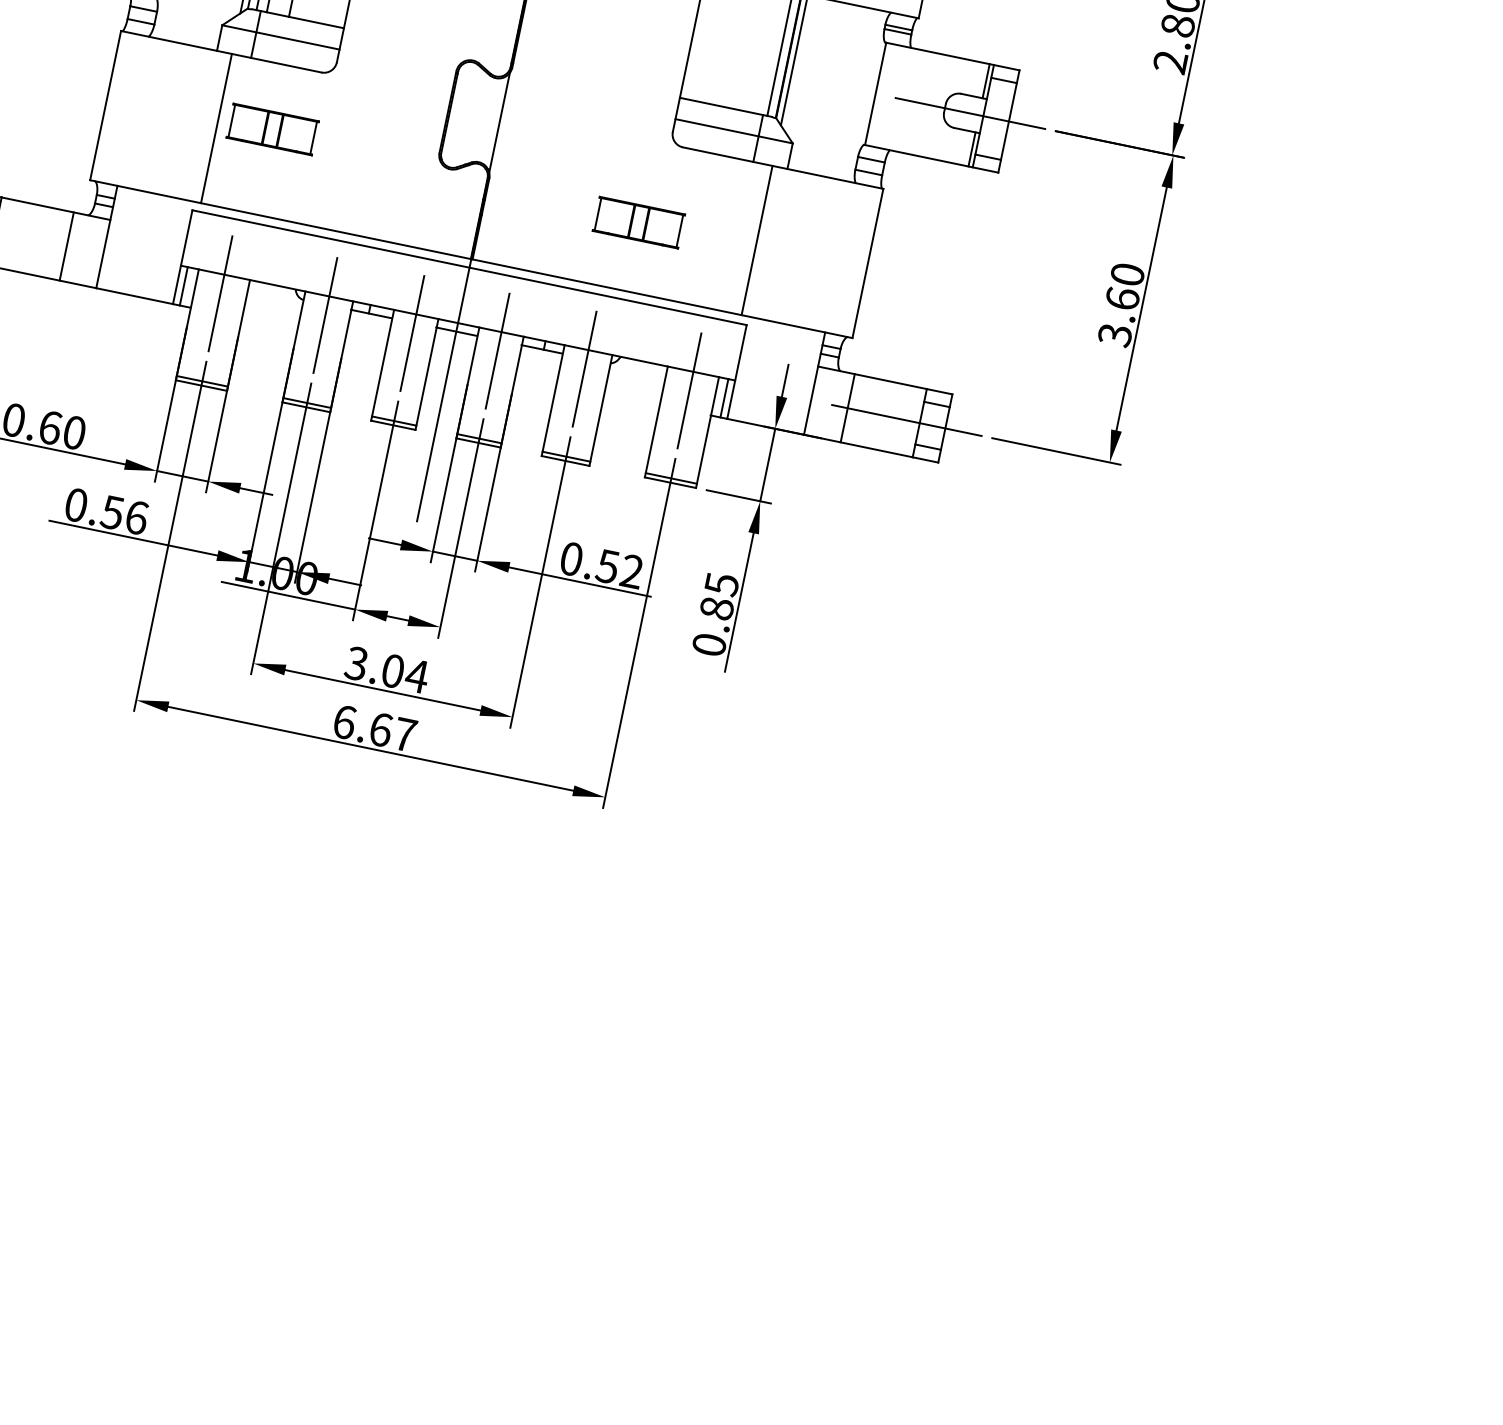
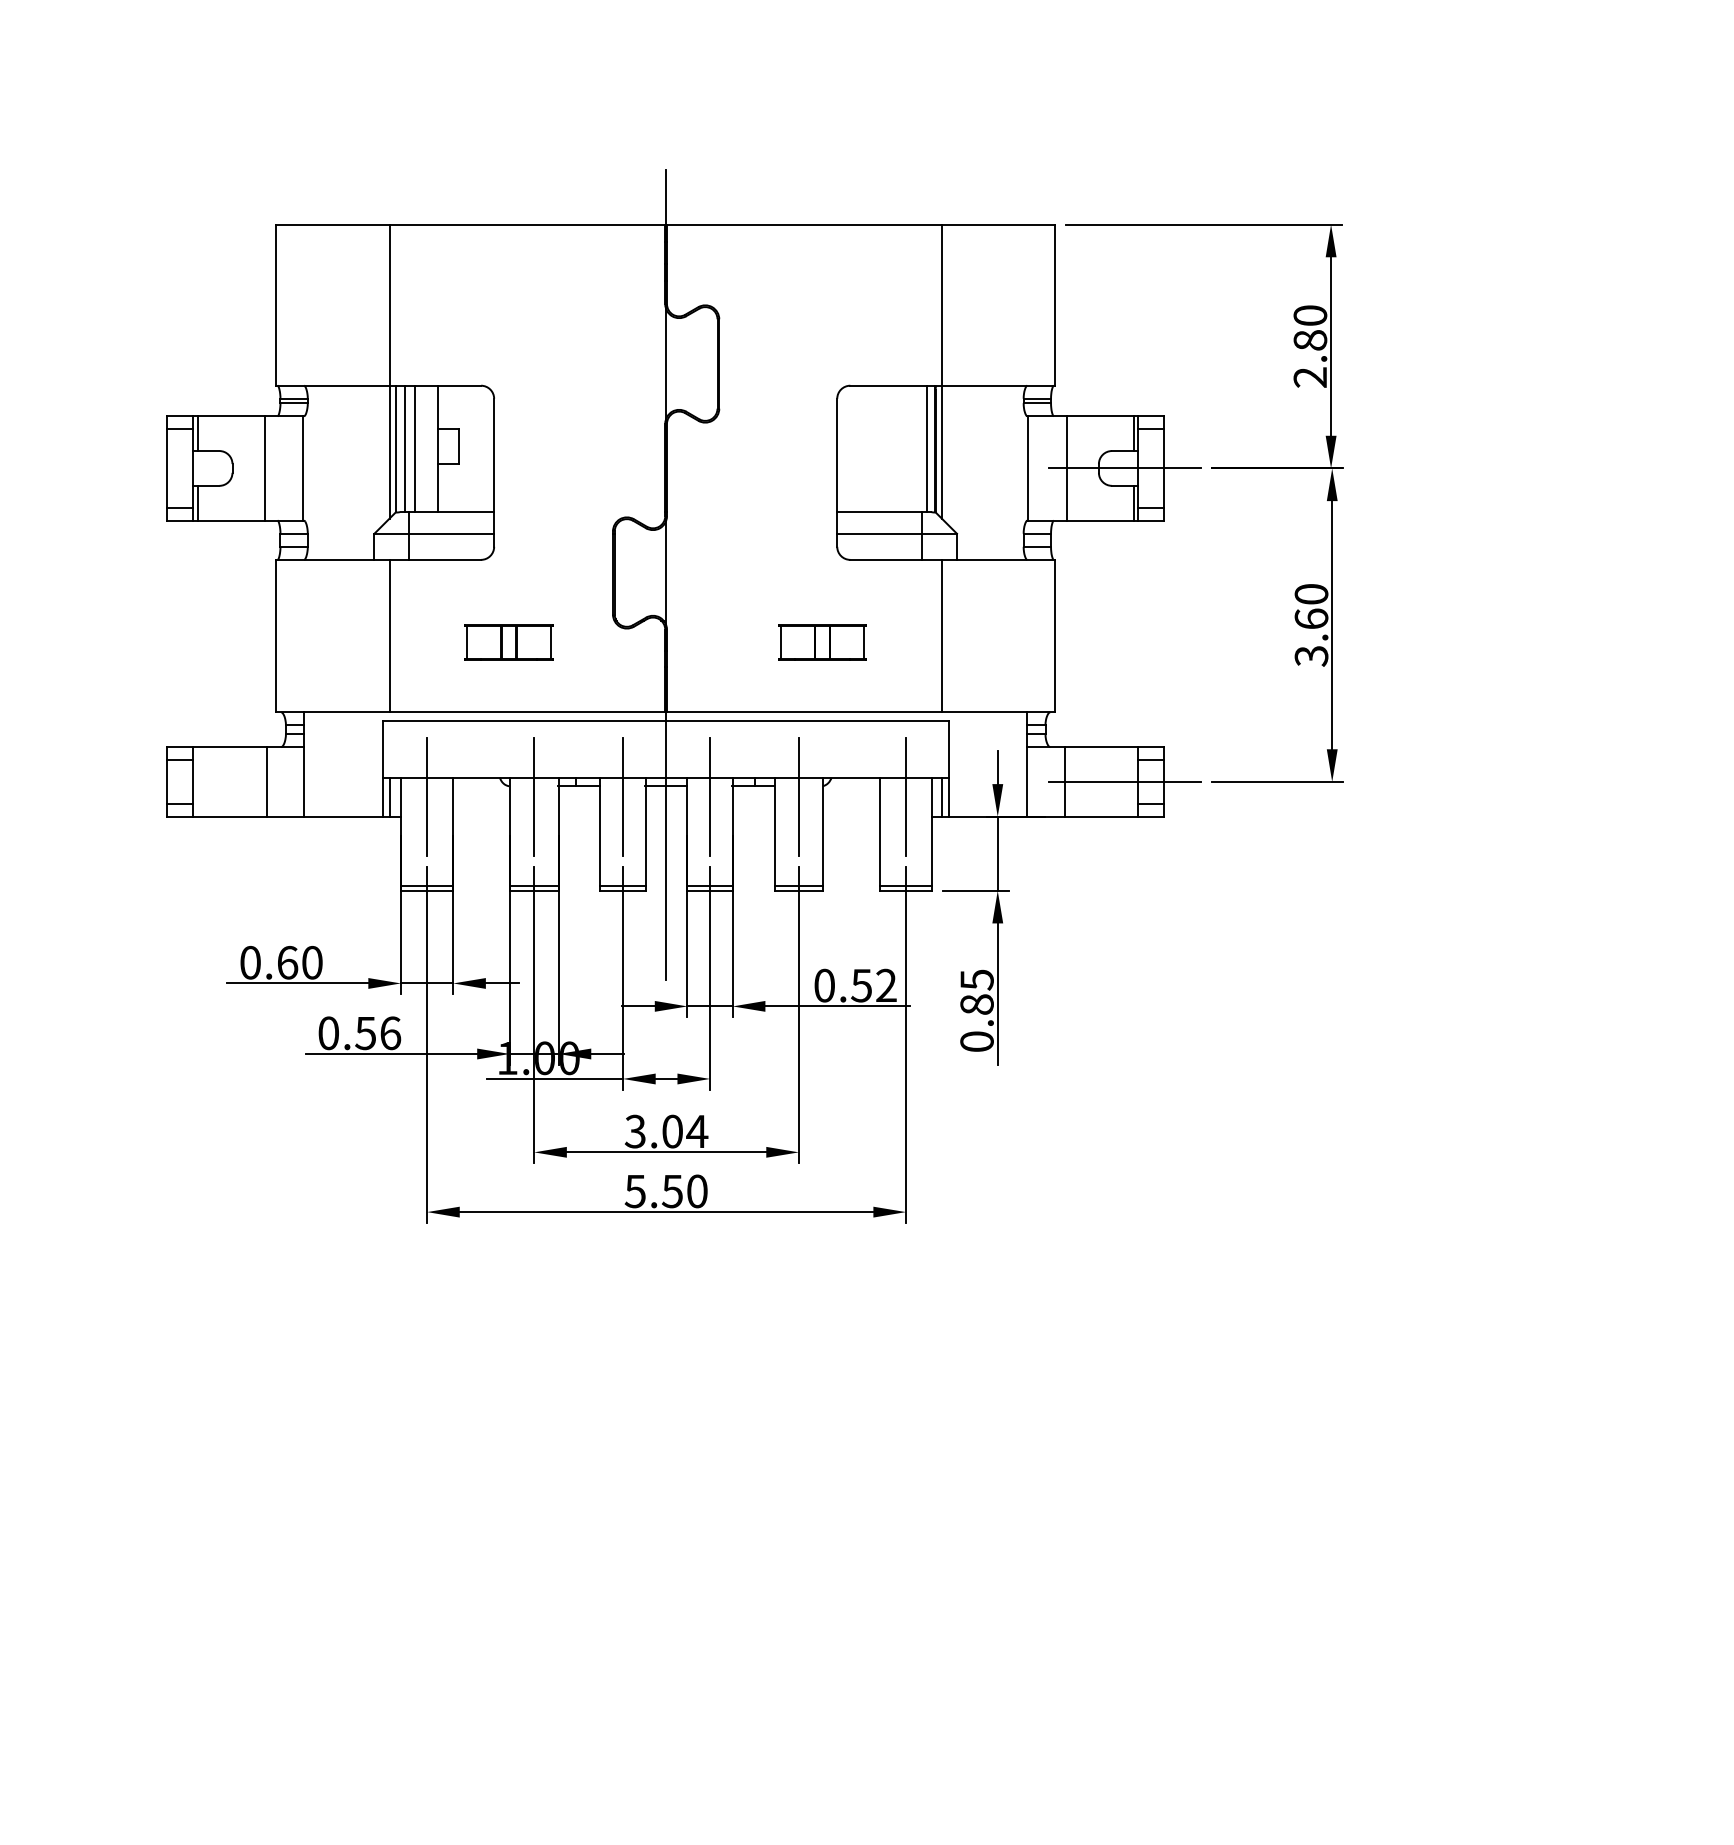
line: (913, 101) -> (1066, 468), added
part: (272, 129) -> (508, 642), moved
text: (373, 728) -> (665, 1191), 6.67 -> 5.50

